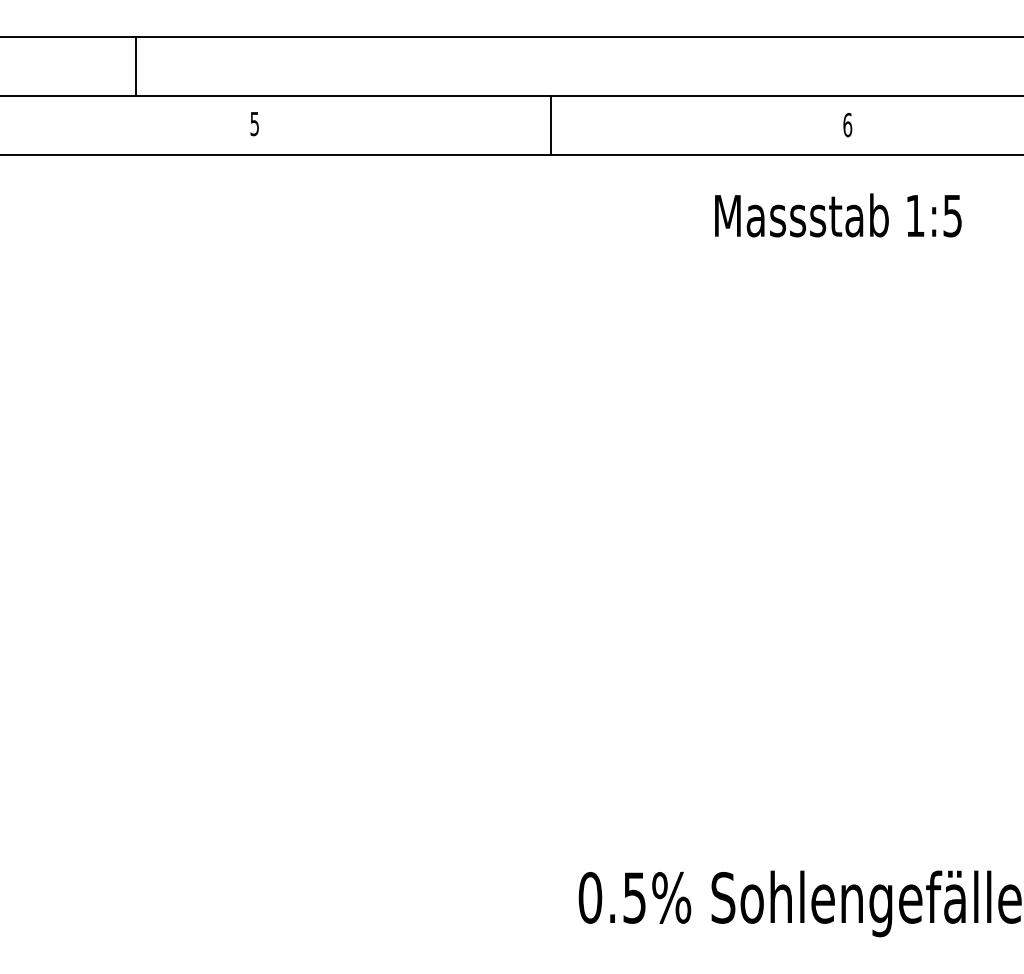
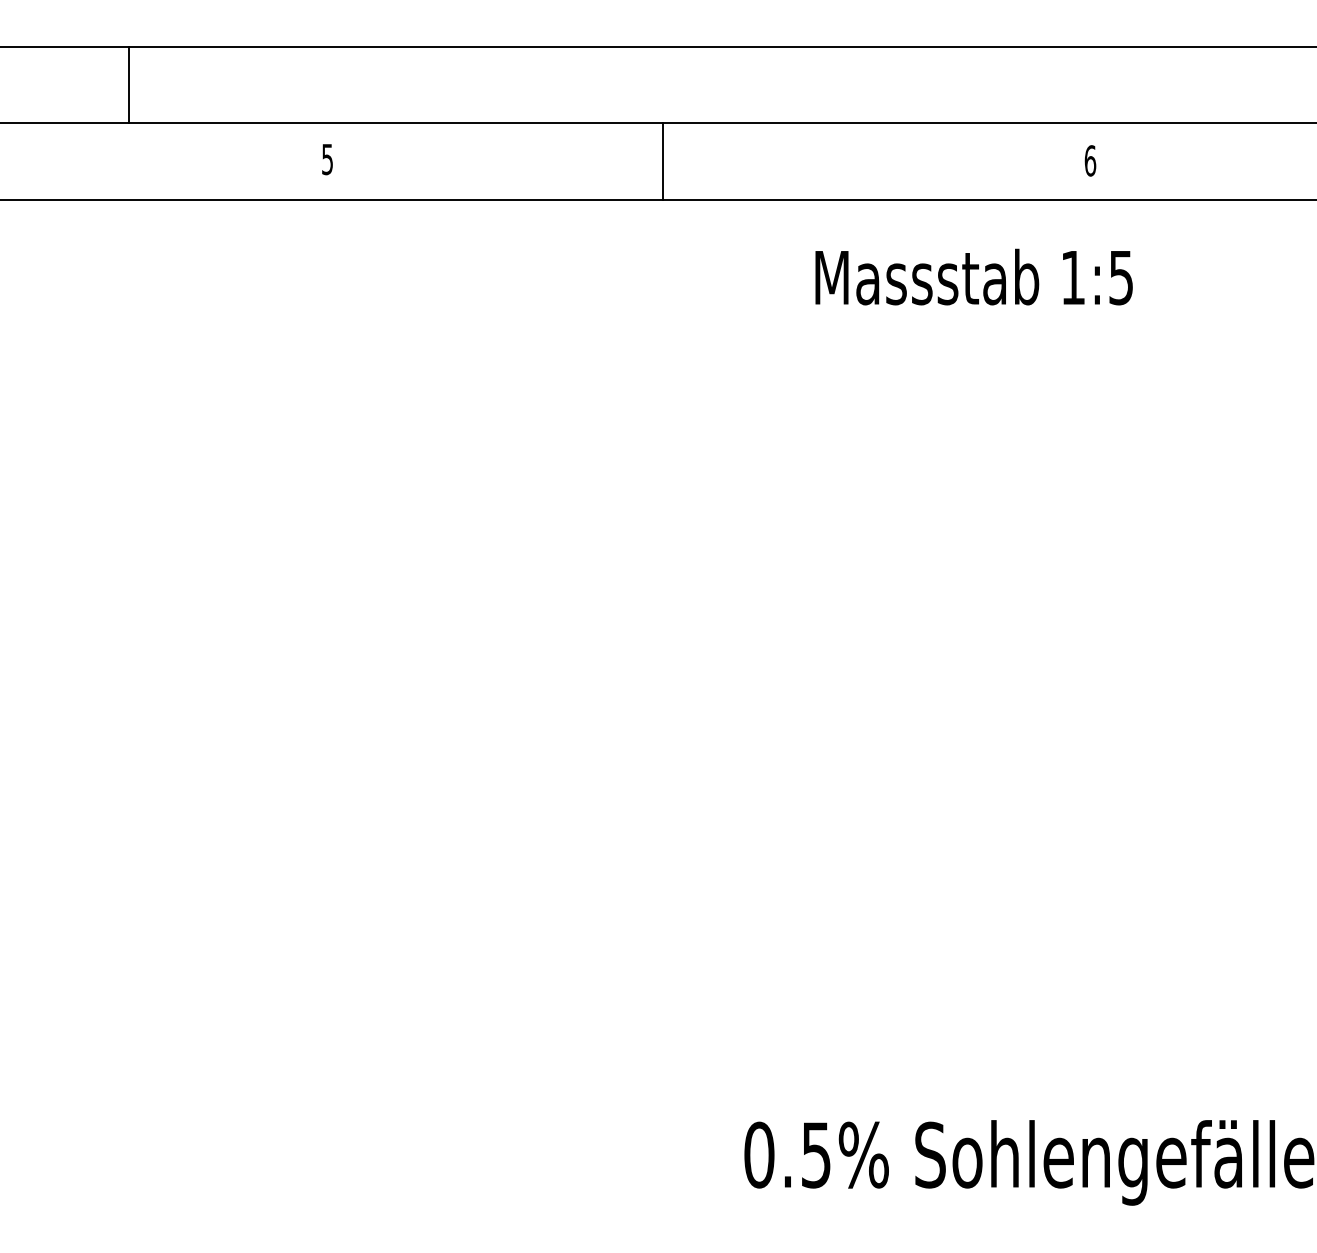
line: (135, 65) -> (129, 84), moved
line: (550, 125) -> (663, 161), moved
text: (838, 215) -> (974, 277), moved

